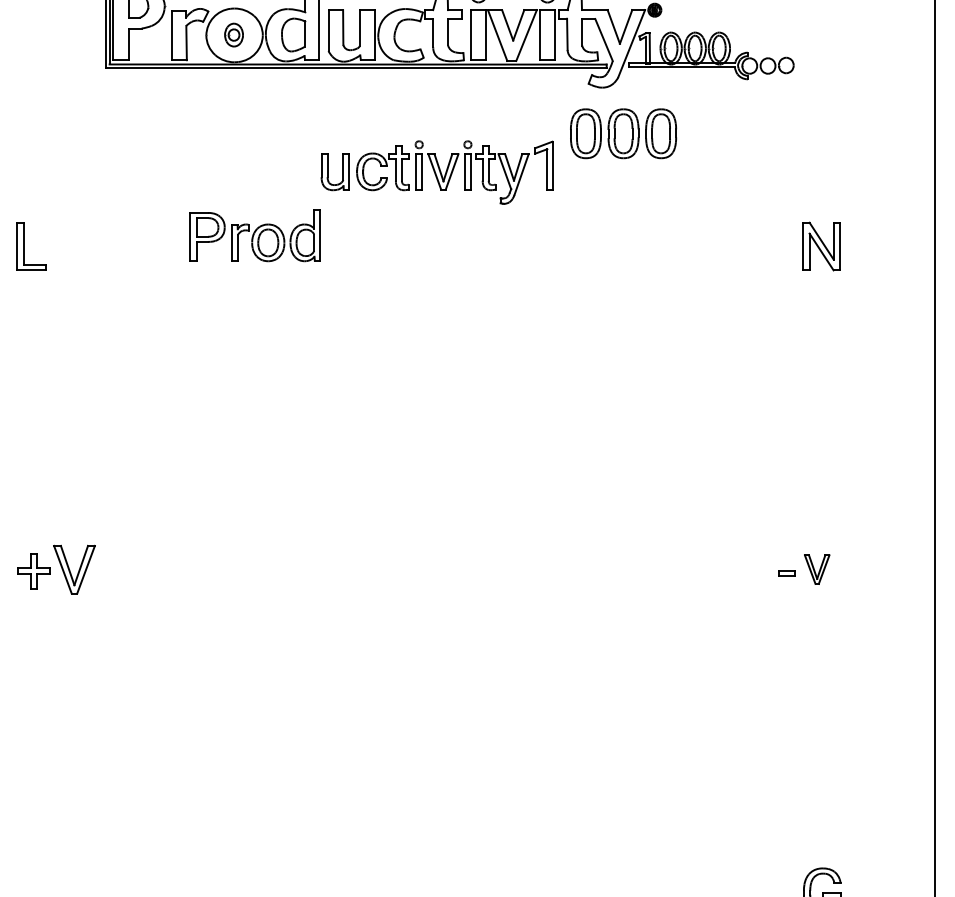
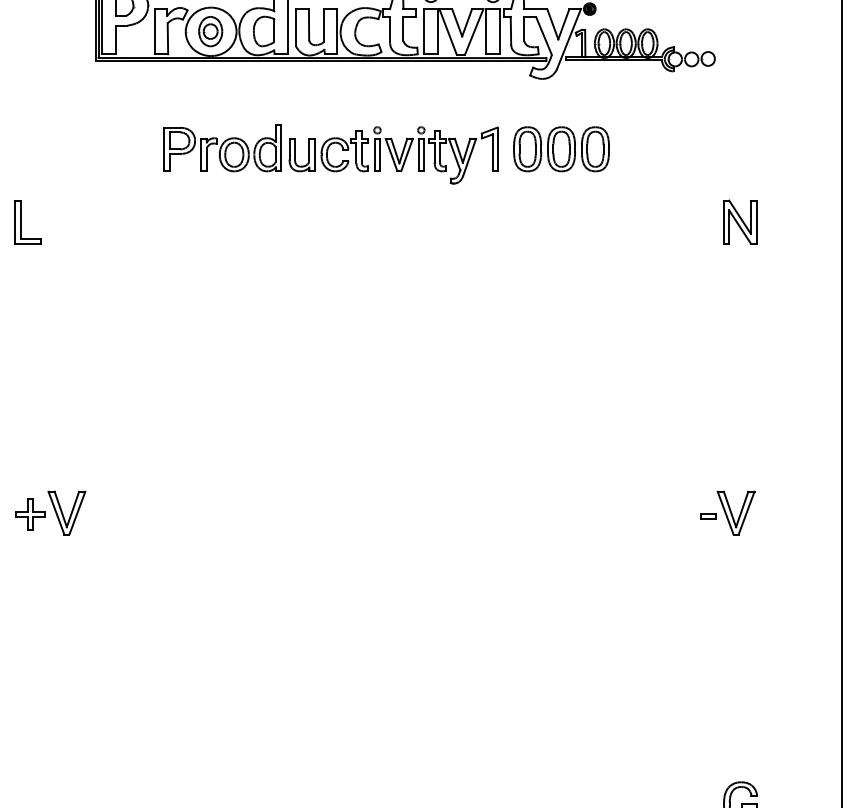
part: (233, 34) -> (210, 31), size x1.43
part: (623, 133) -> (561, 149), moved
part: (254, 235) -> (221, 148), moved
part: (816, 569) -> (735, 513), size x1.67

